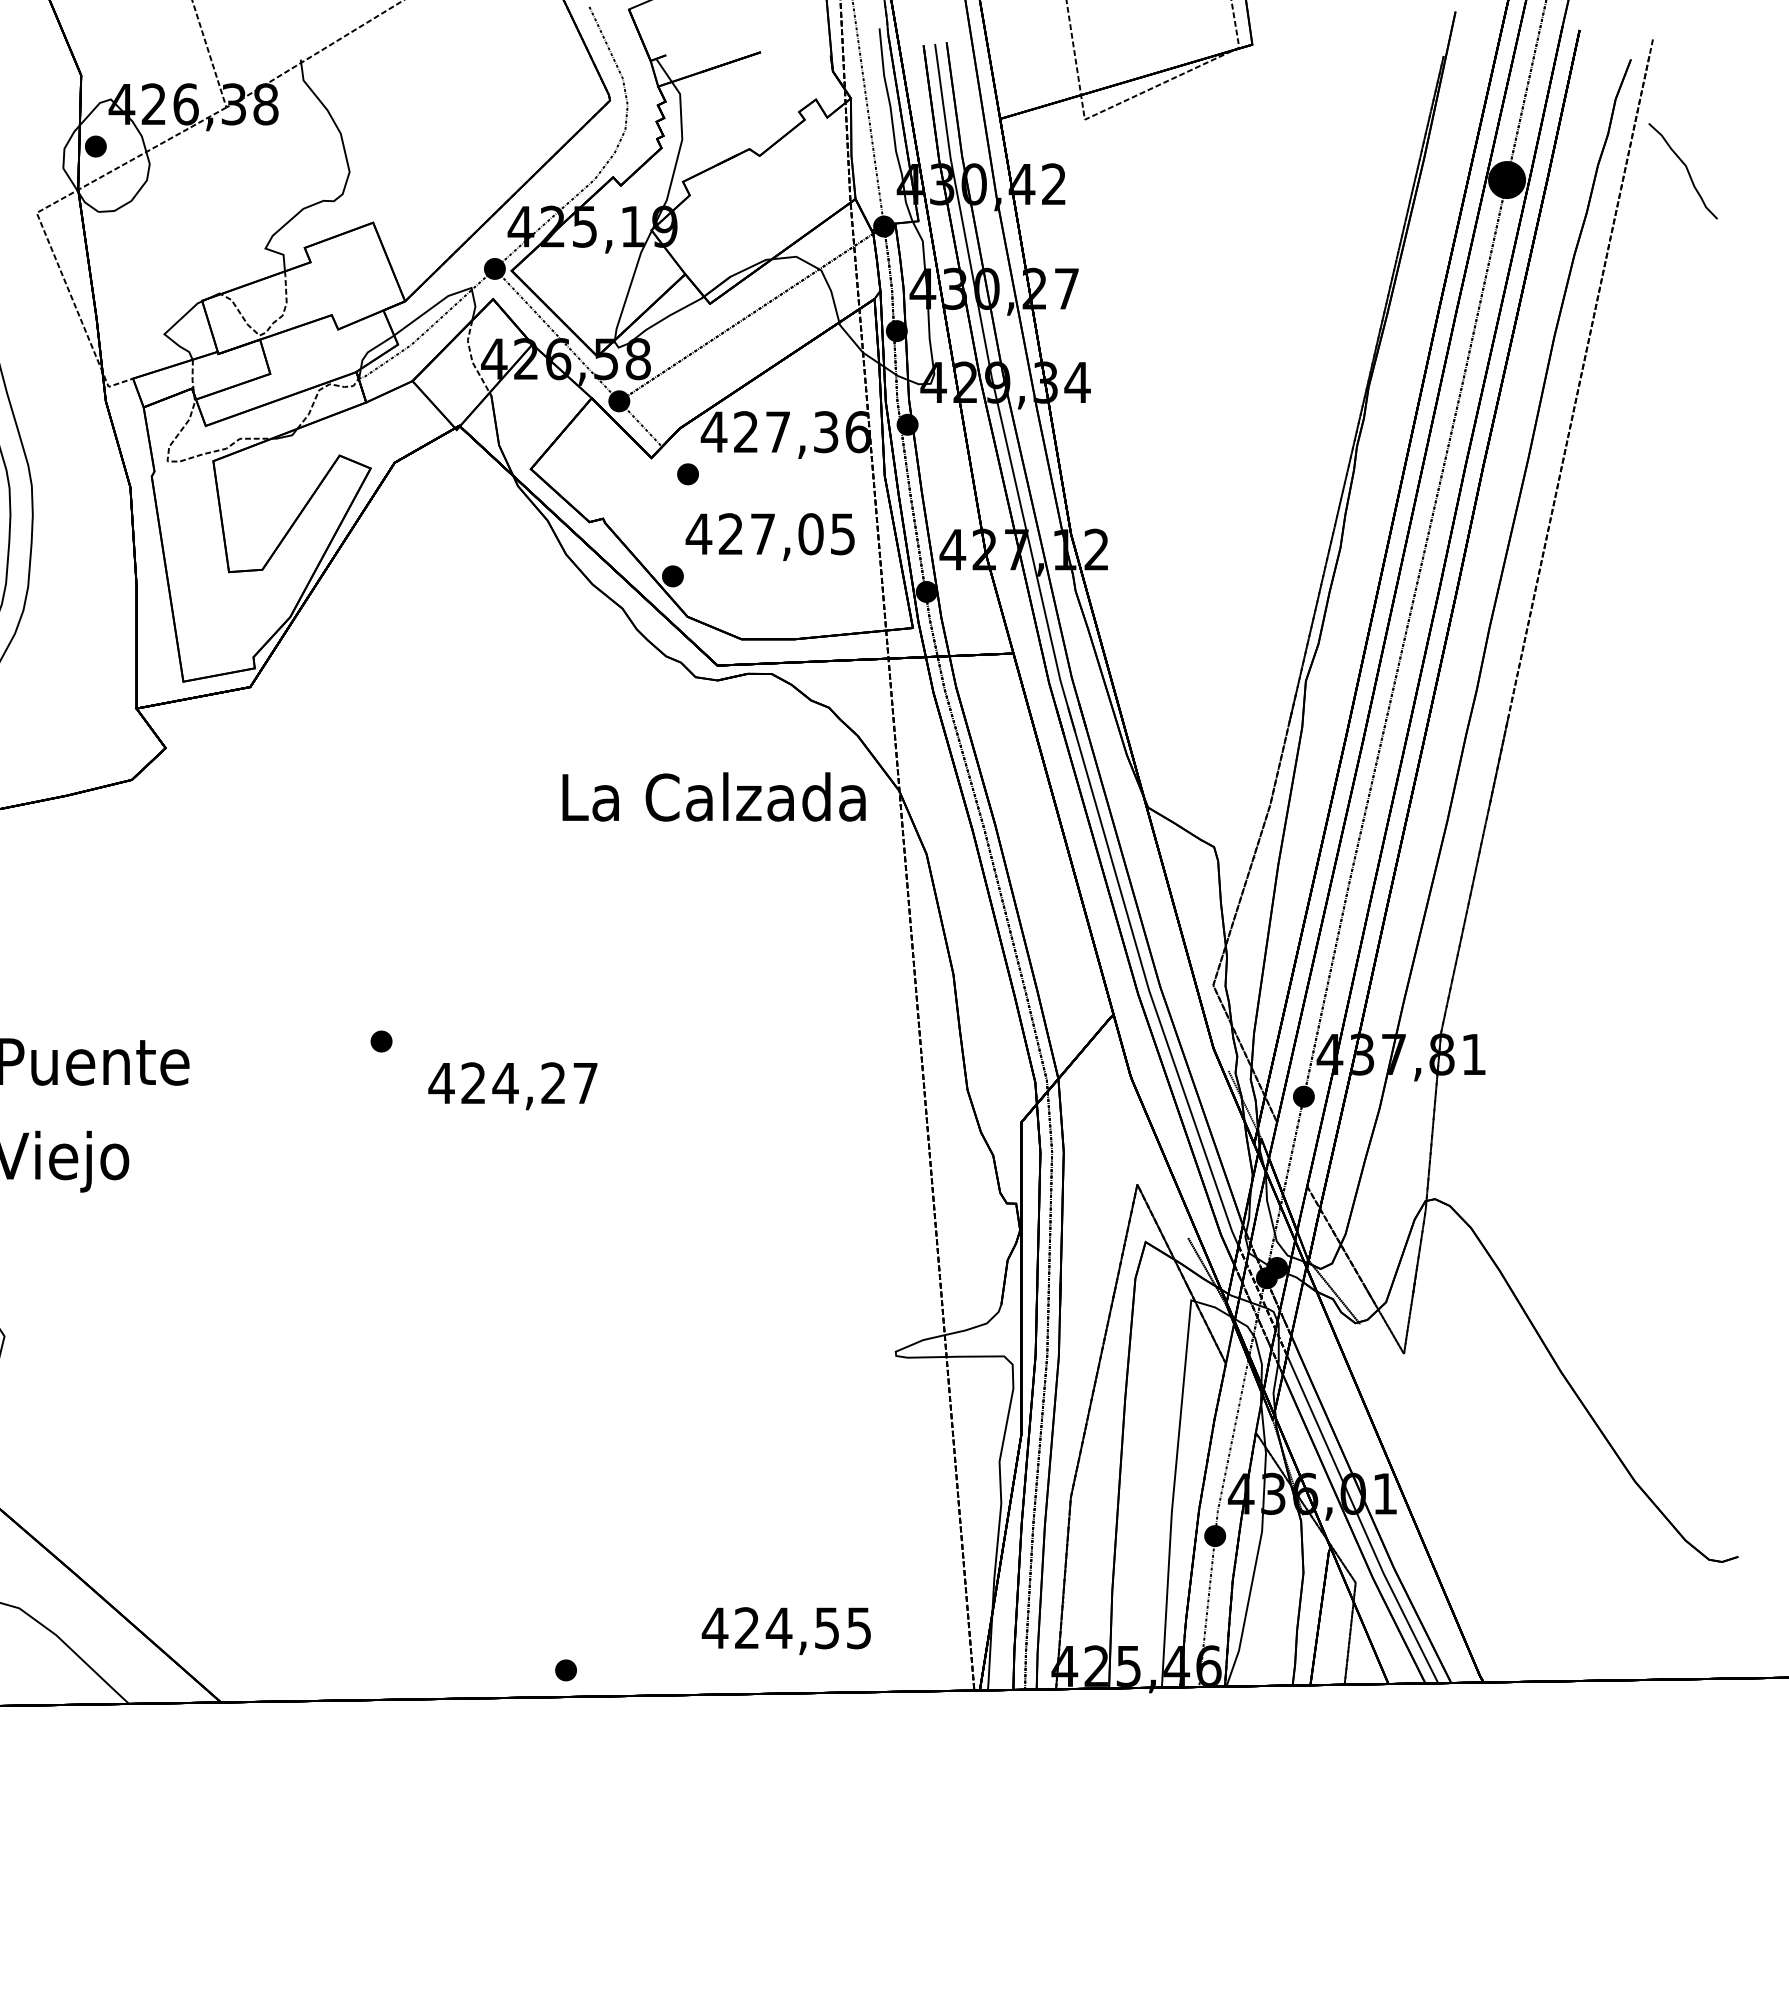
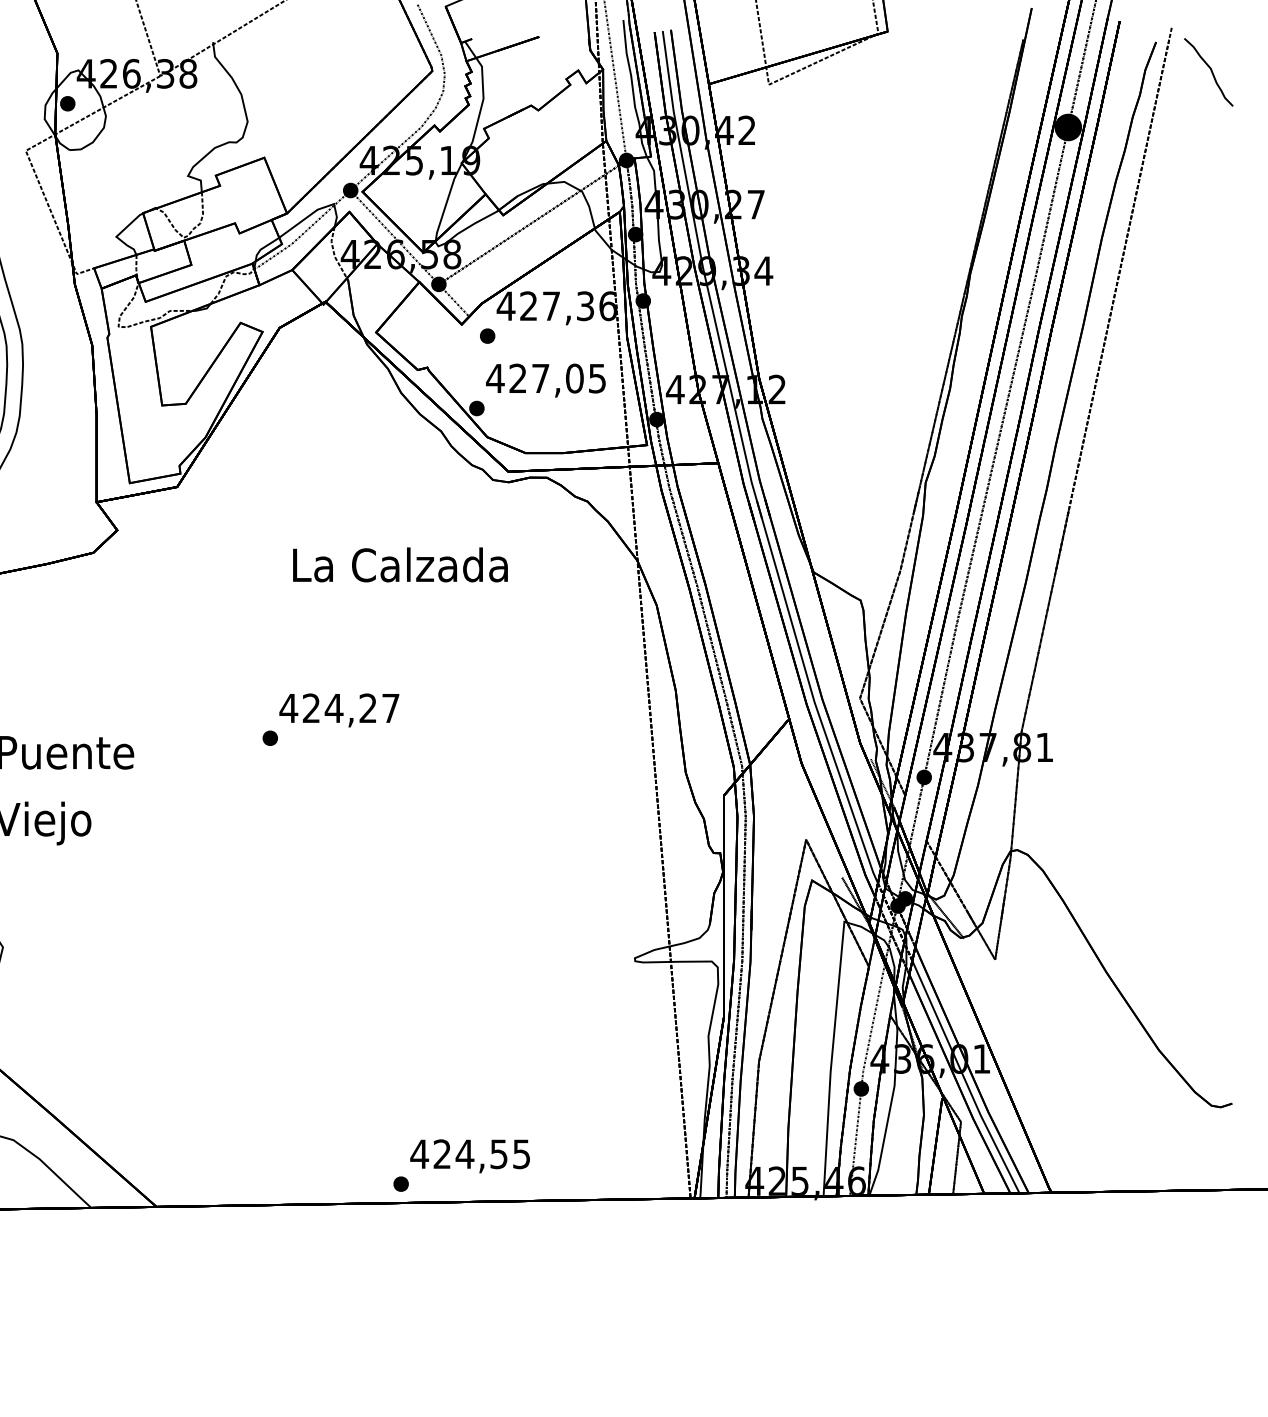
curve: (1686, 170) -> (1211, 71), moved
text: (713, 796) -> (400, 564), moved
text: (512, 1086) -> (339, 710), moved
text: (785, 1630) -> (469, 1155), moved

